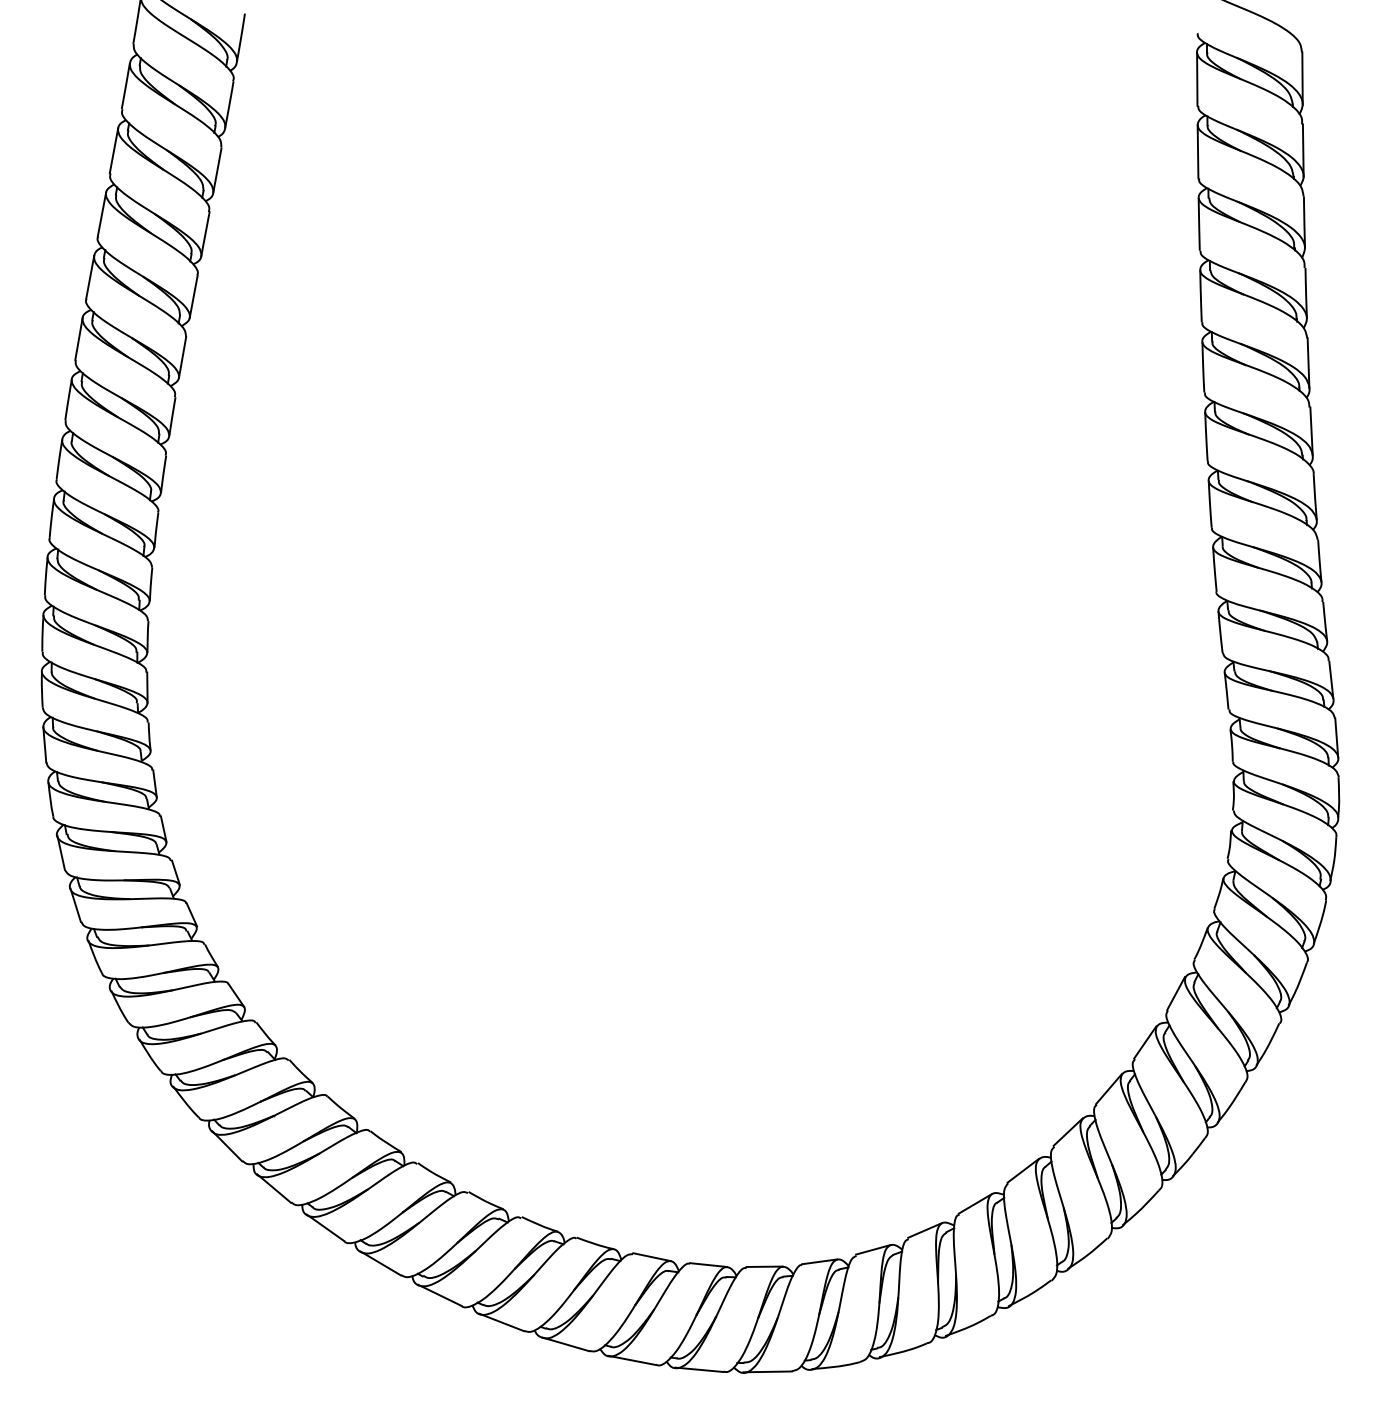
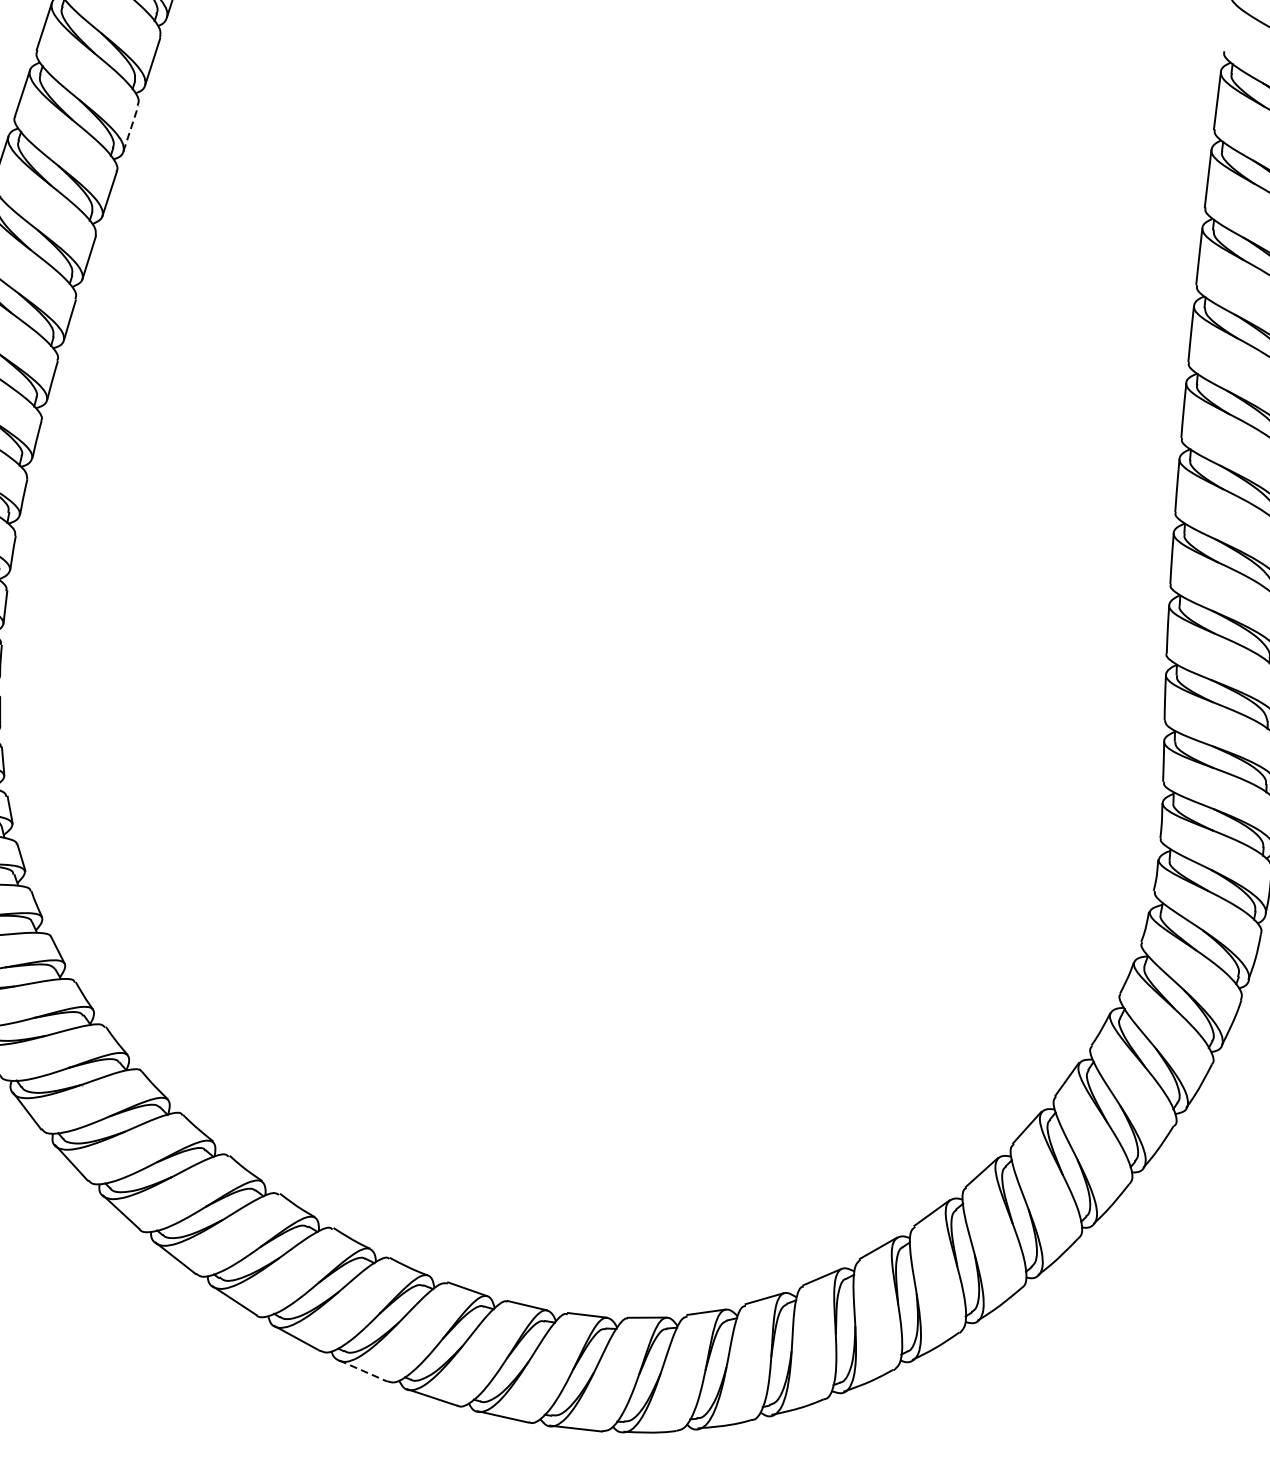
line: (205, 233) -> (131, 127), solid -> dashed
line: (566, 1344) -> (363, 1371), solid -> dashed

